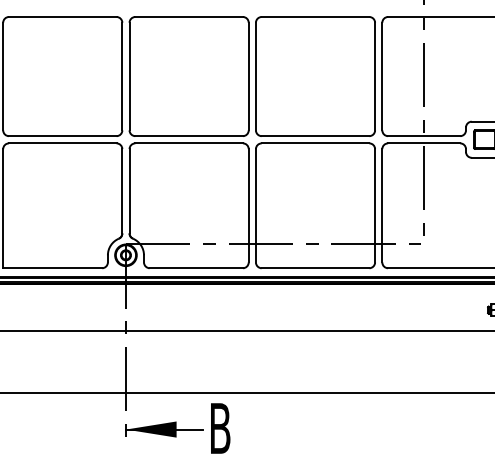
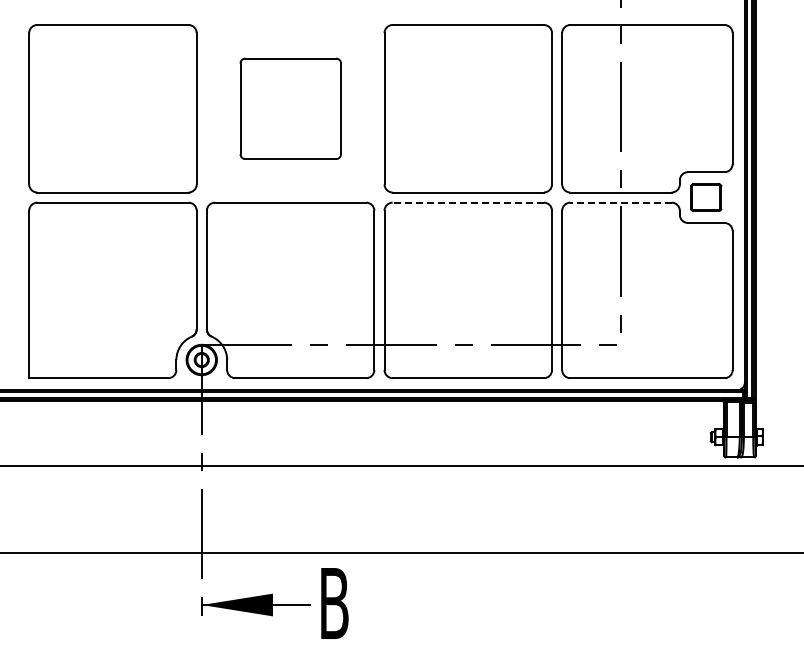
part: (189, 76) -> (290, 108), size x0.6
line: (315, 143) -> (468, 202), solid -> dashed
line: (424, 143) -> (621, 202), solid -> dashed

